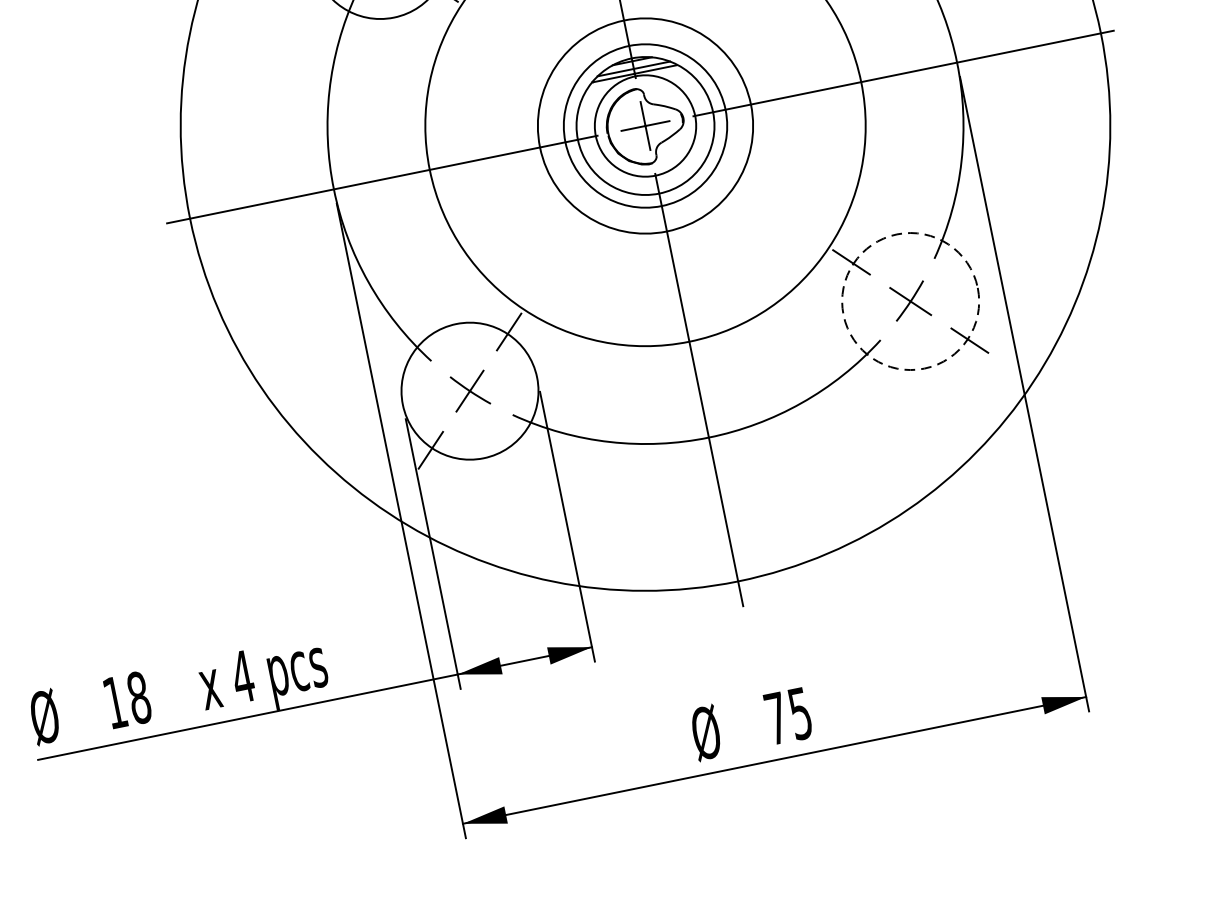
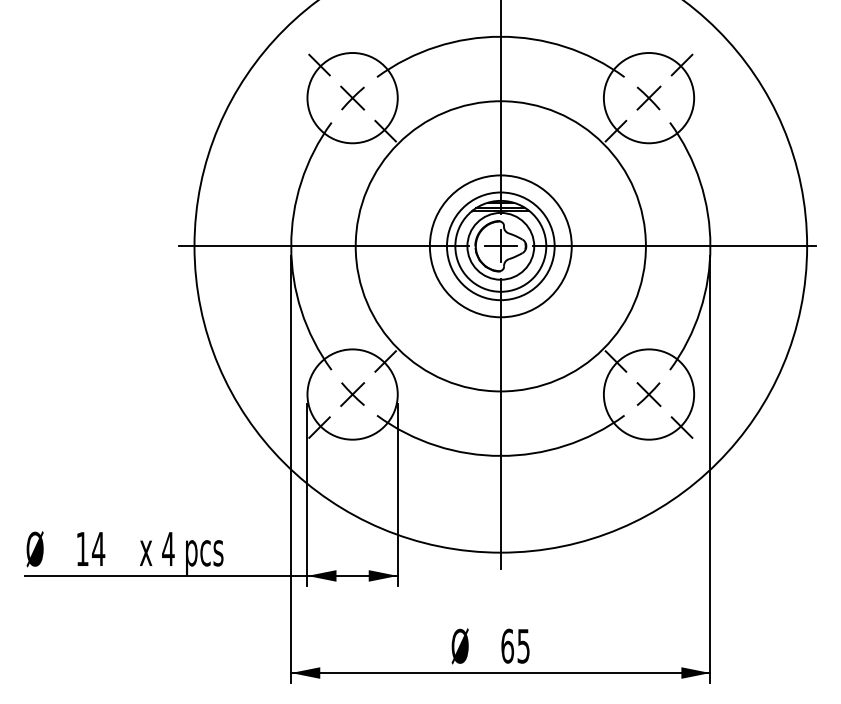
circle: (909, 301) -> (648, 394), dashed -> solid
text: (138, 696) -> (98, 548), 18 -> 14
text: (776, 717) -> (507, 645), 75 -> 65

